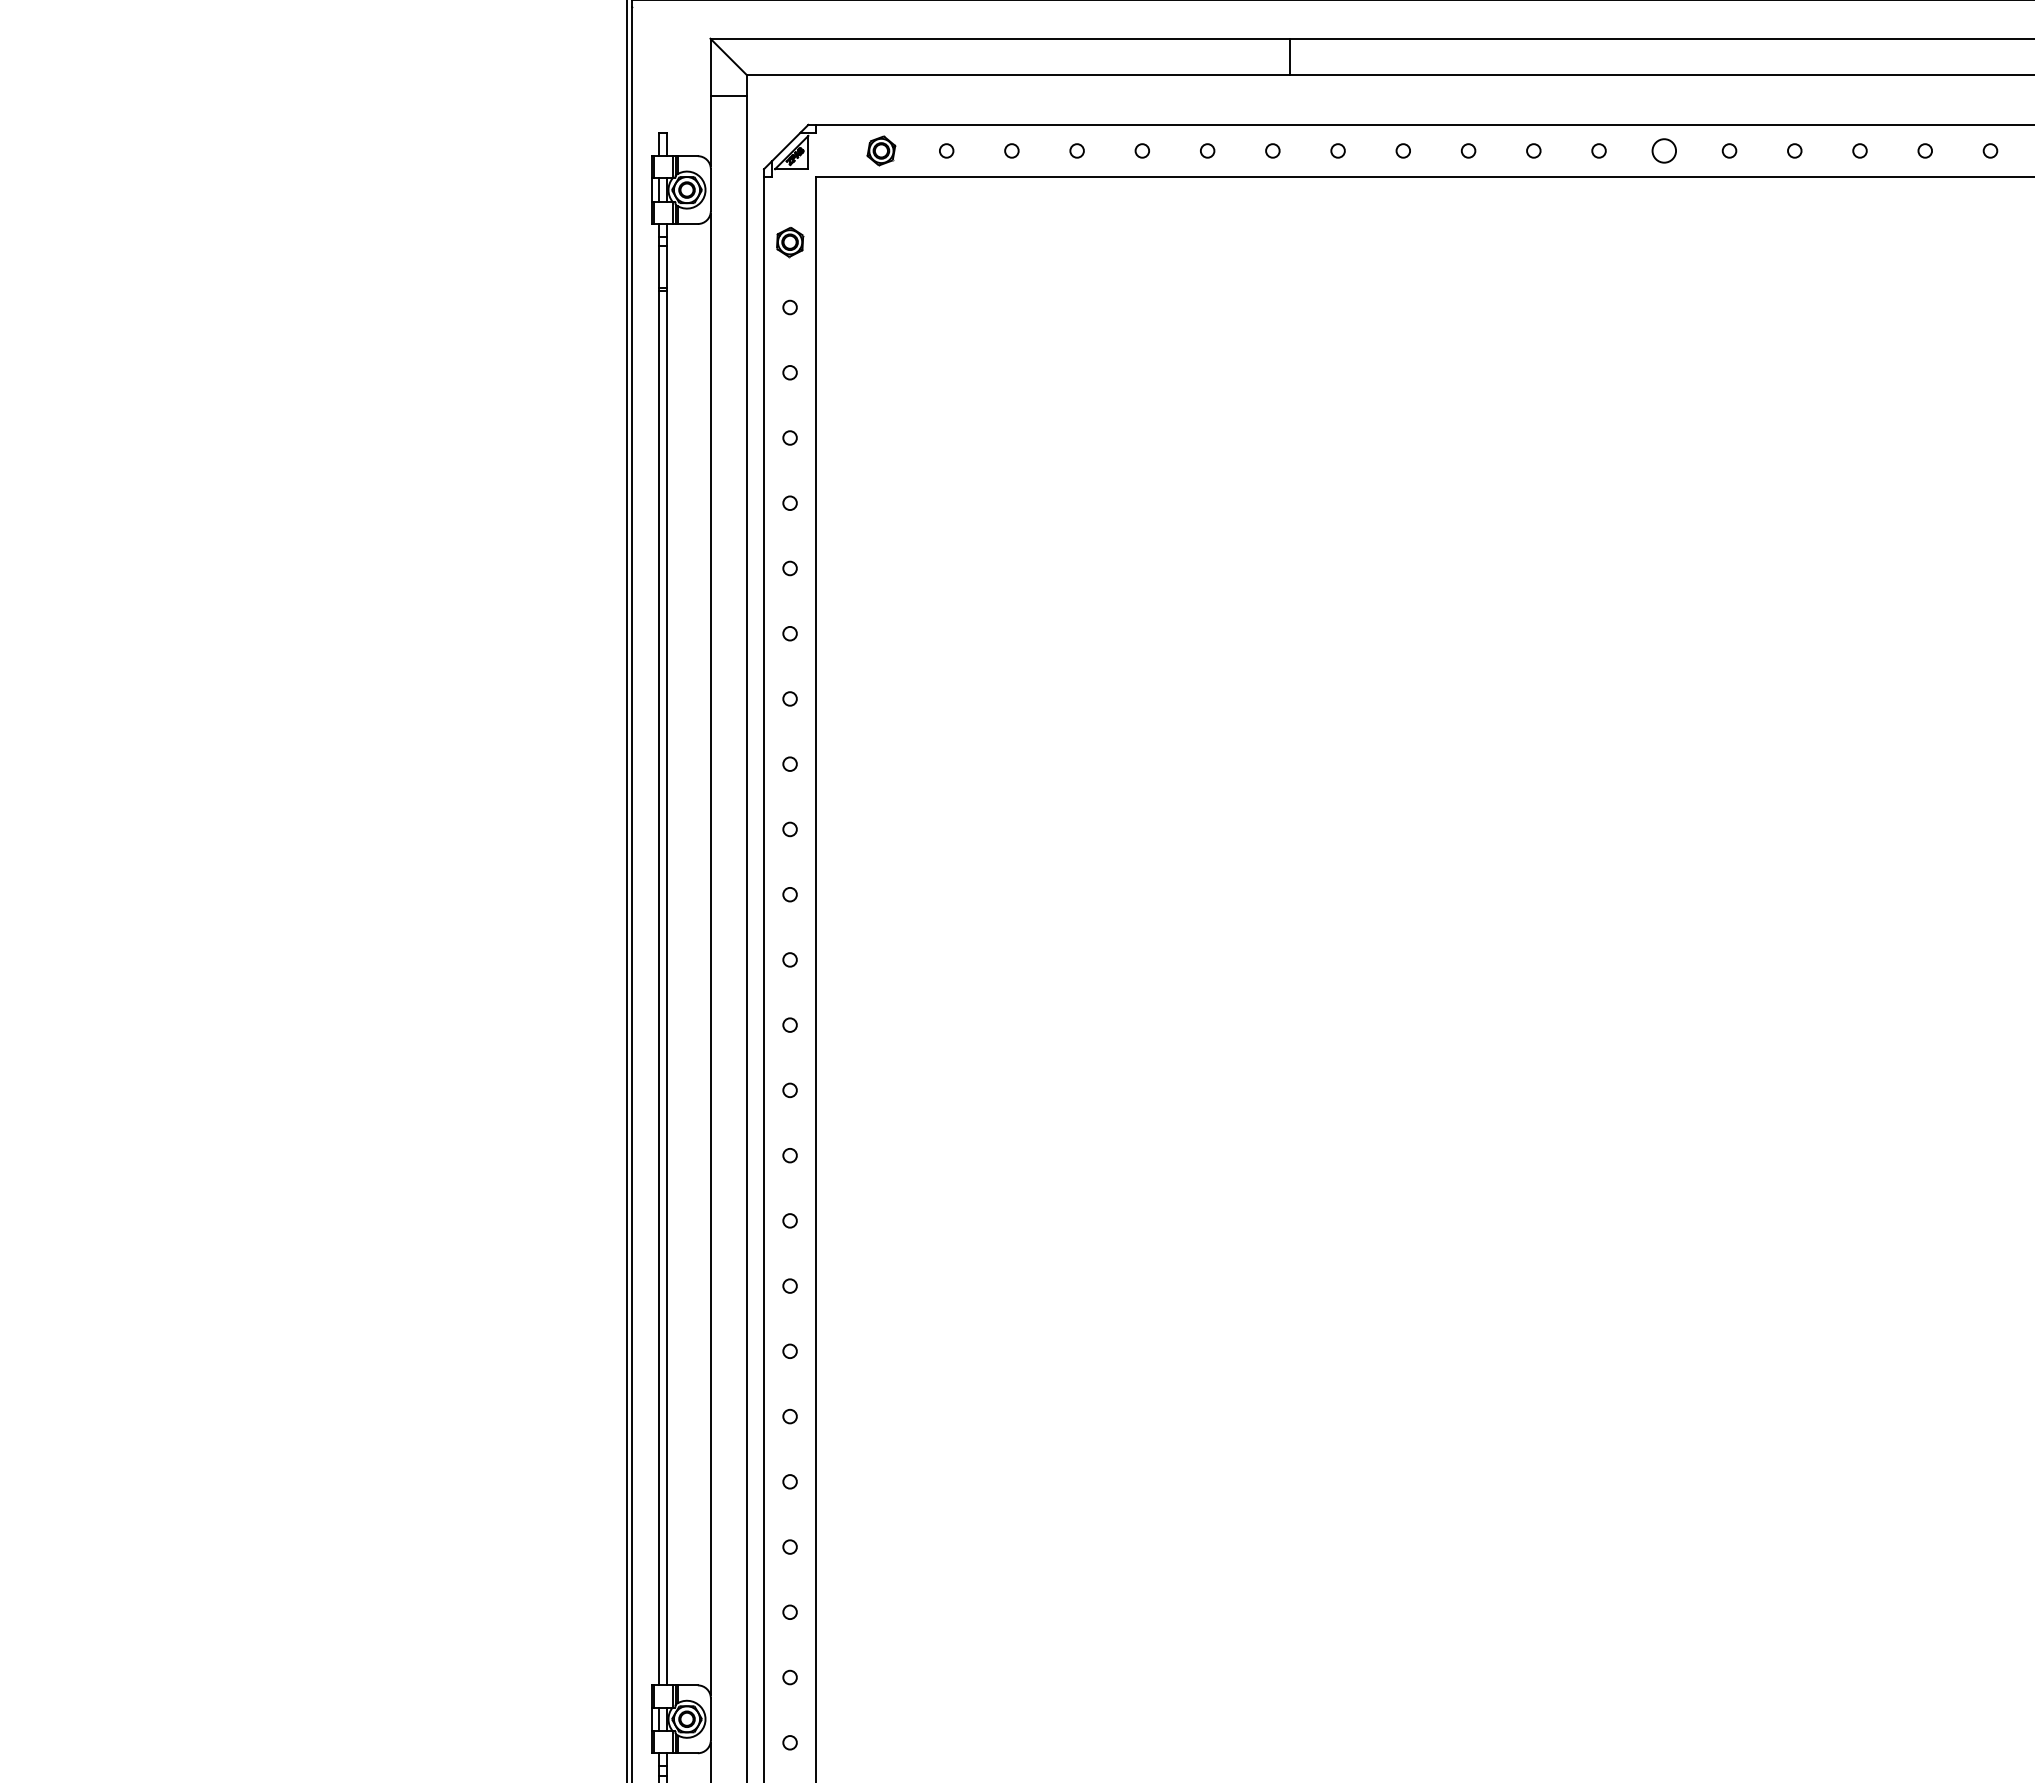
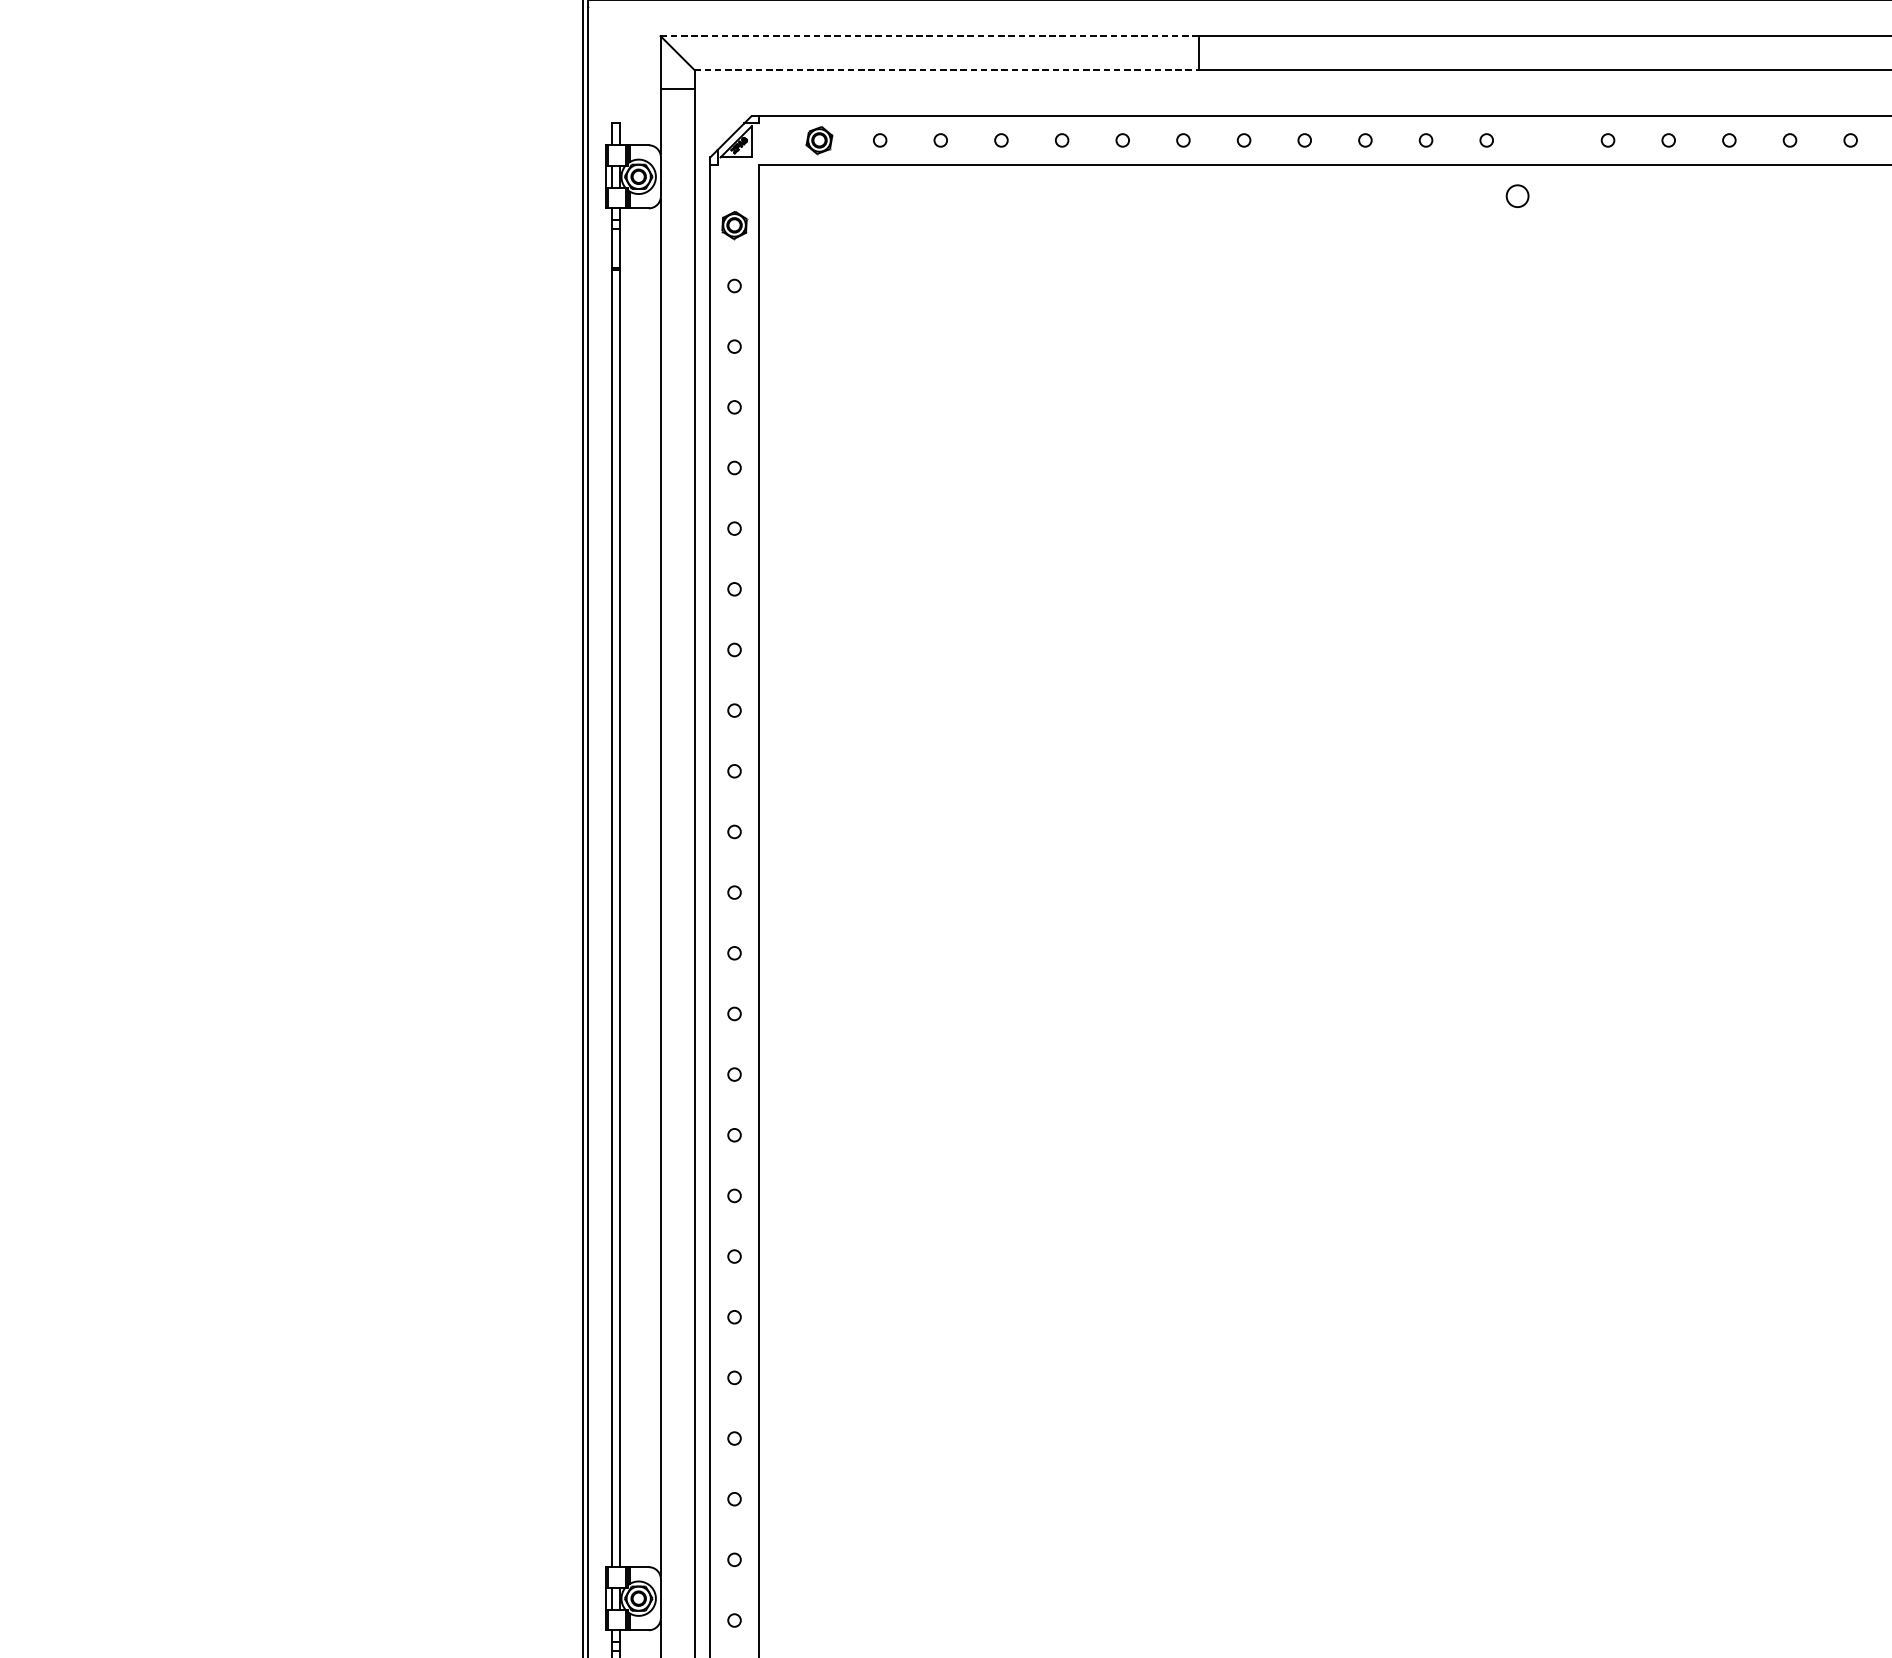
line: (1000, 38) -> (930, 35), solid -> dashed
line: (1018, 75) -> (946, 70), solid -> dashed
circle: (1663, 150) -> (1516, 195), moved

